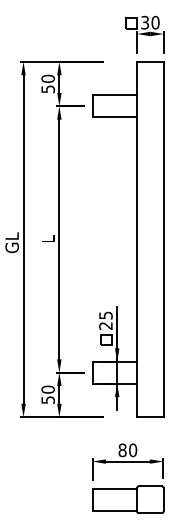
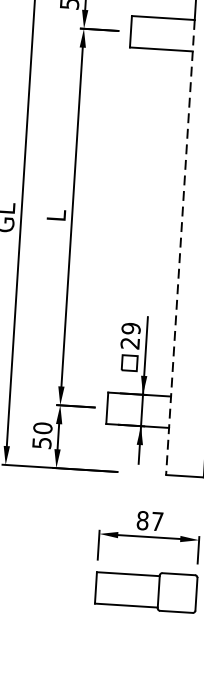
line: (137, 256) -> (181, 248), solid -> dashed
text: (105, 315) -> (130, 328), 25 -> 29
text: (133, 450) -> (158, 521), 80 -> 87

